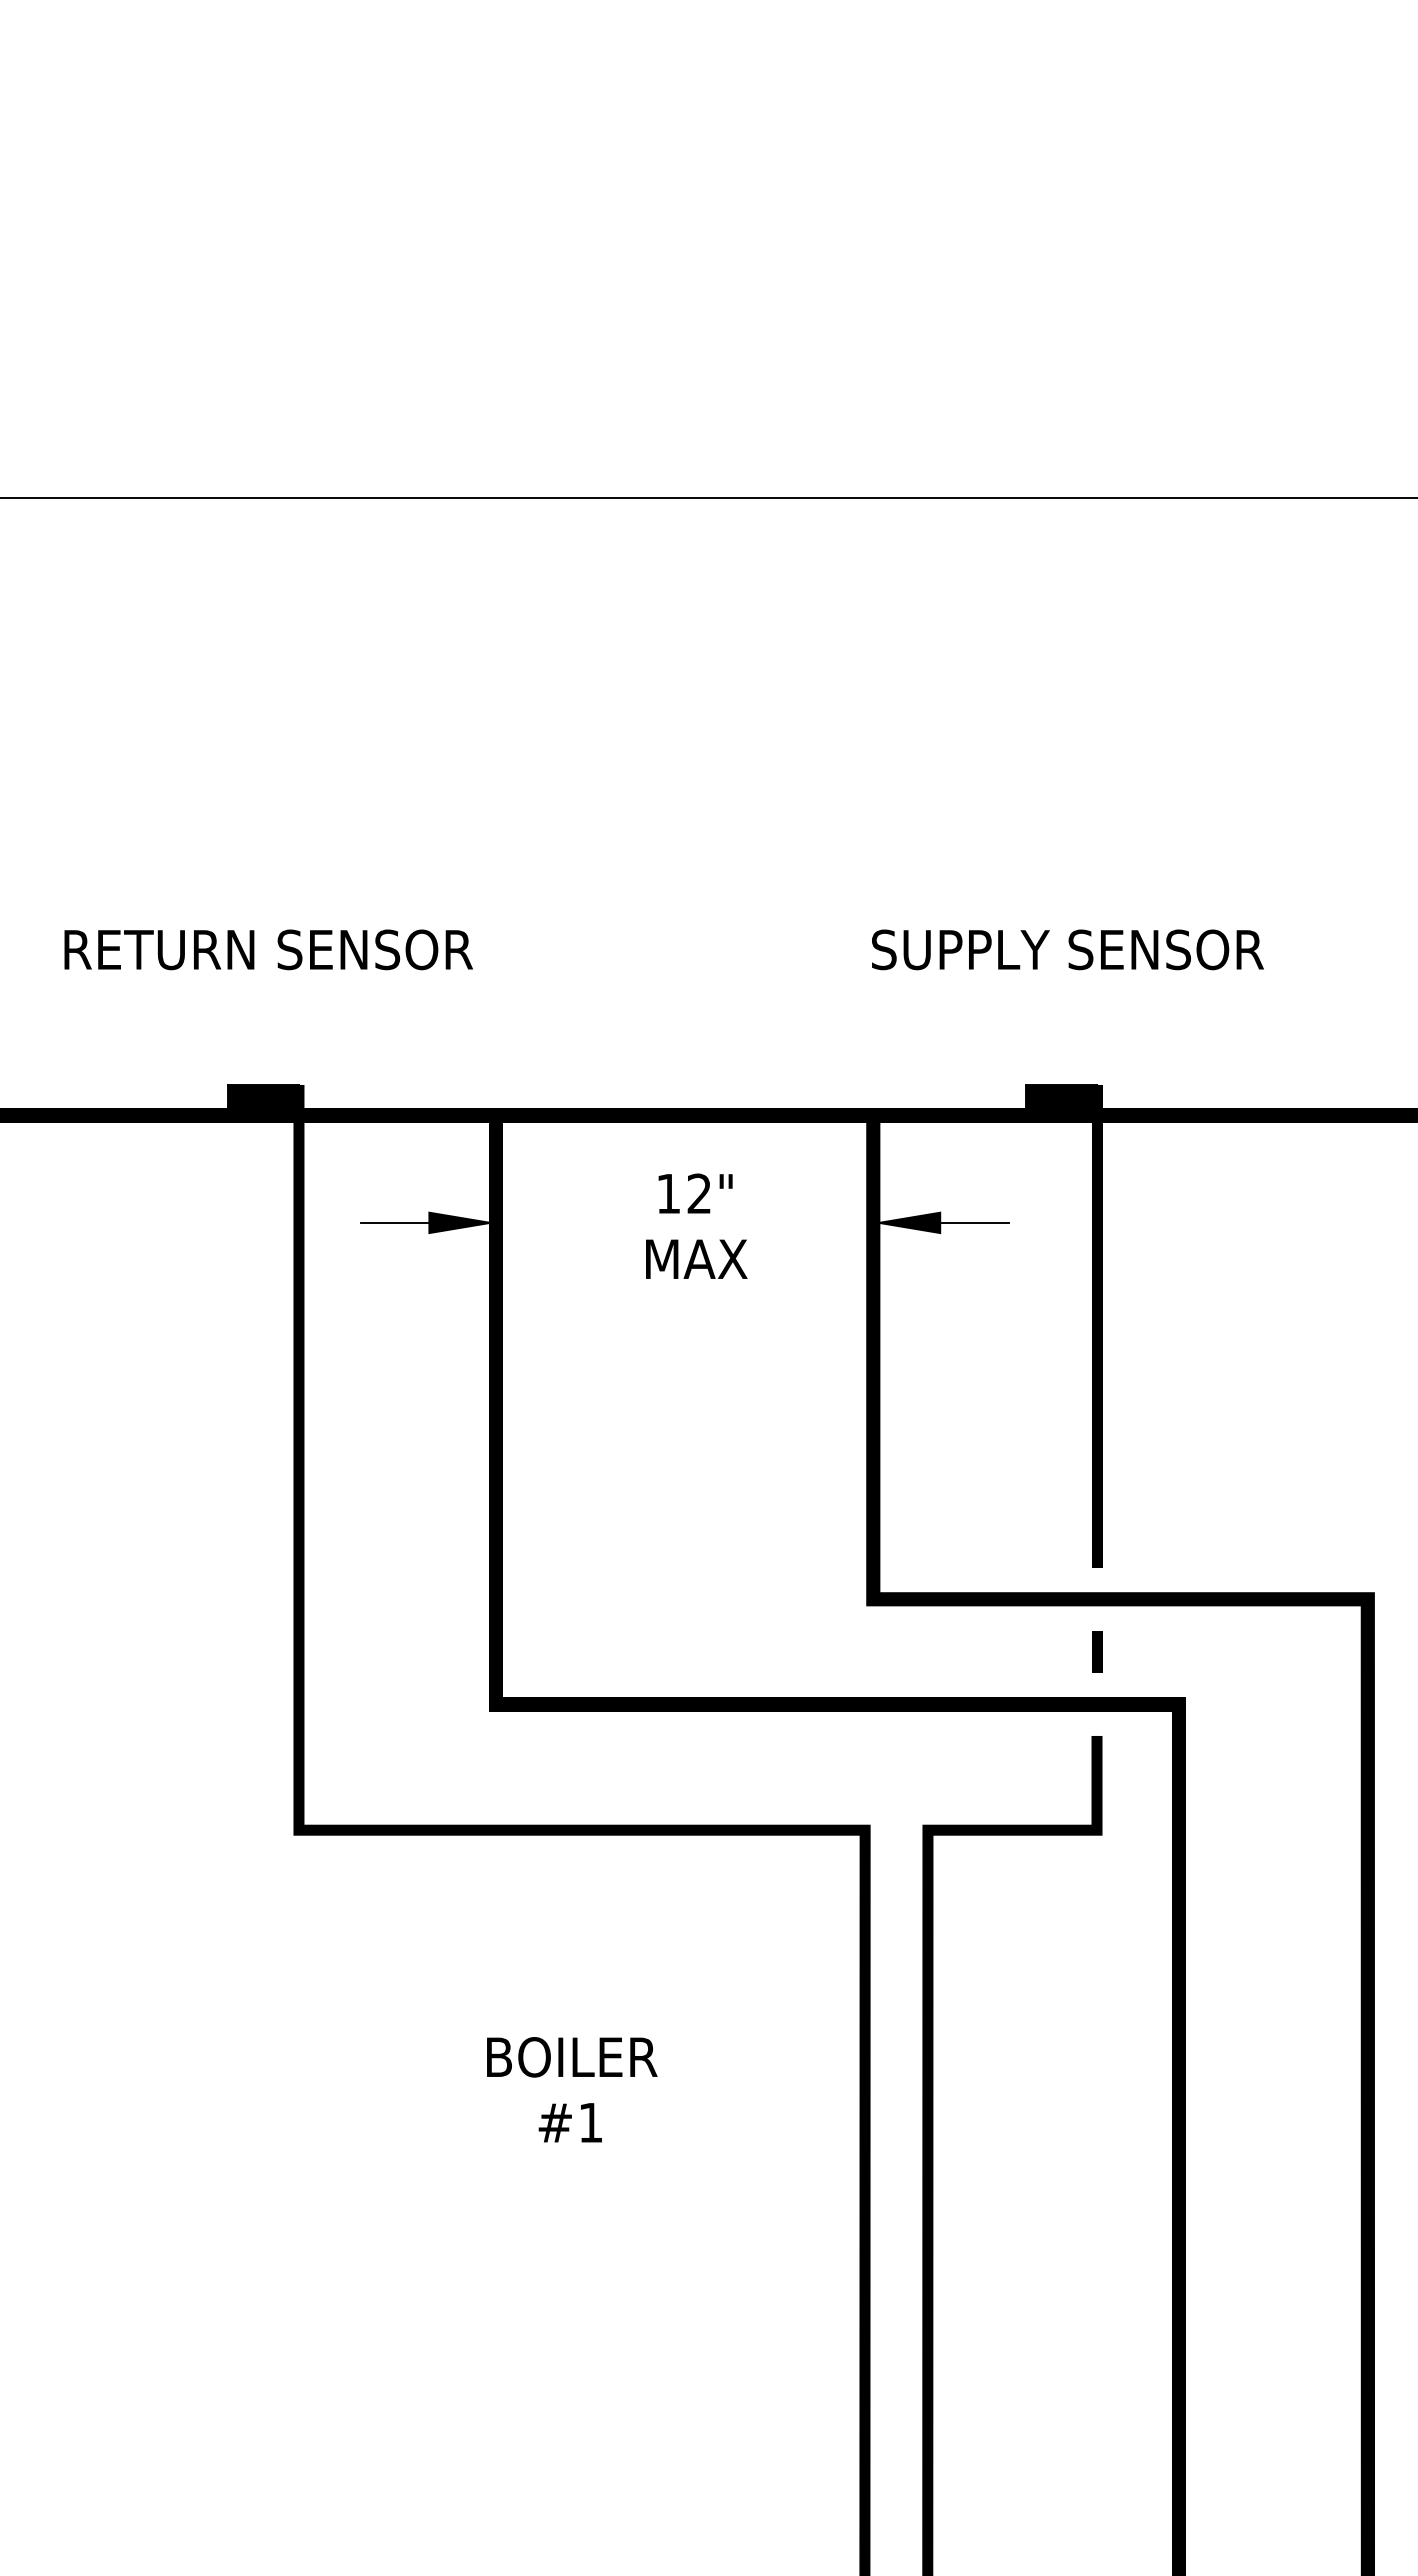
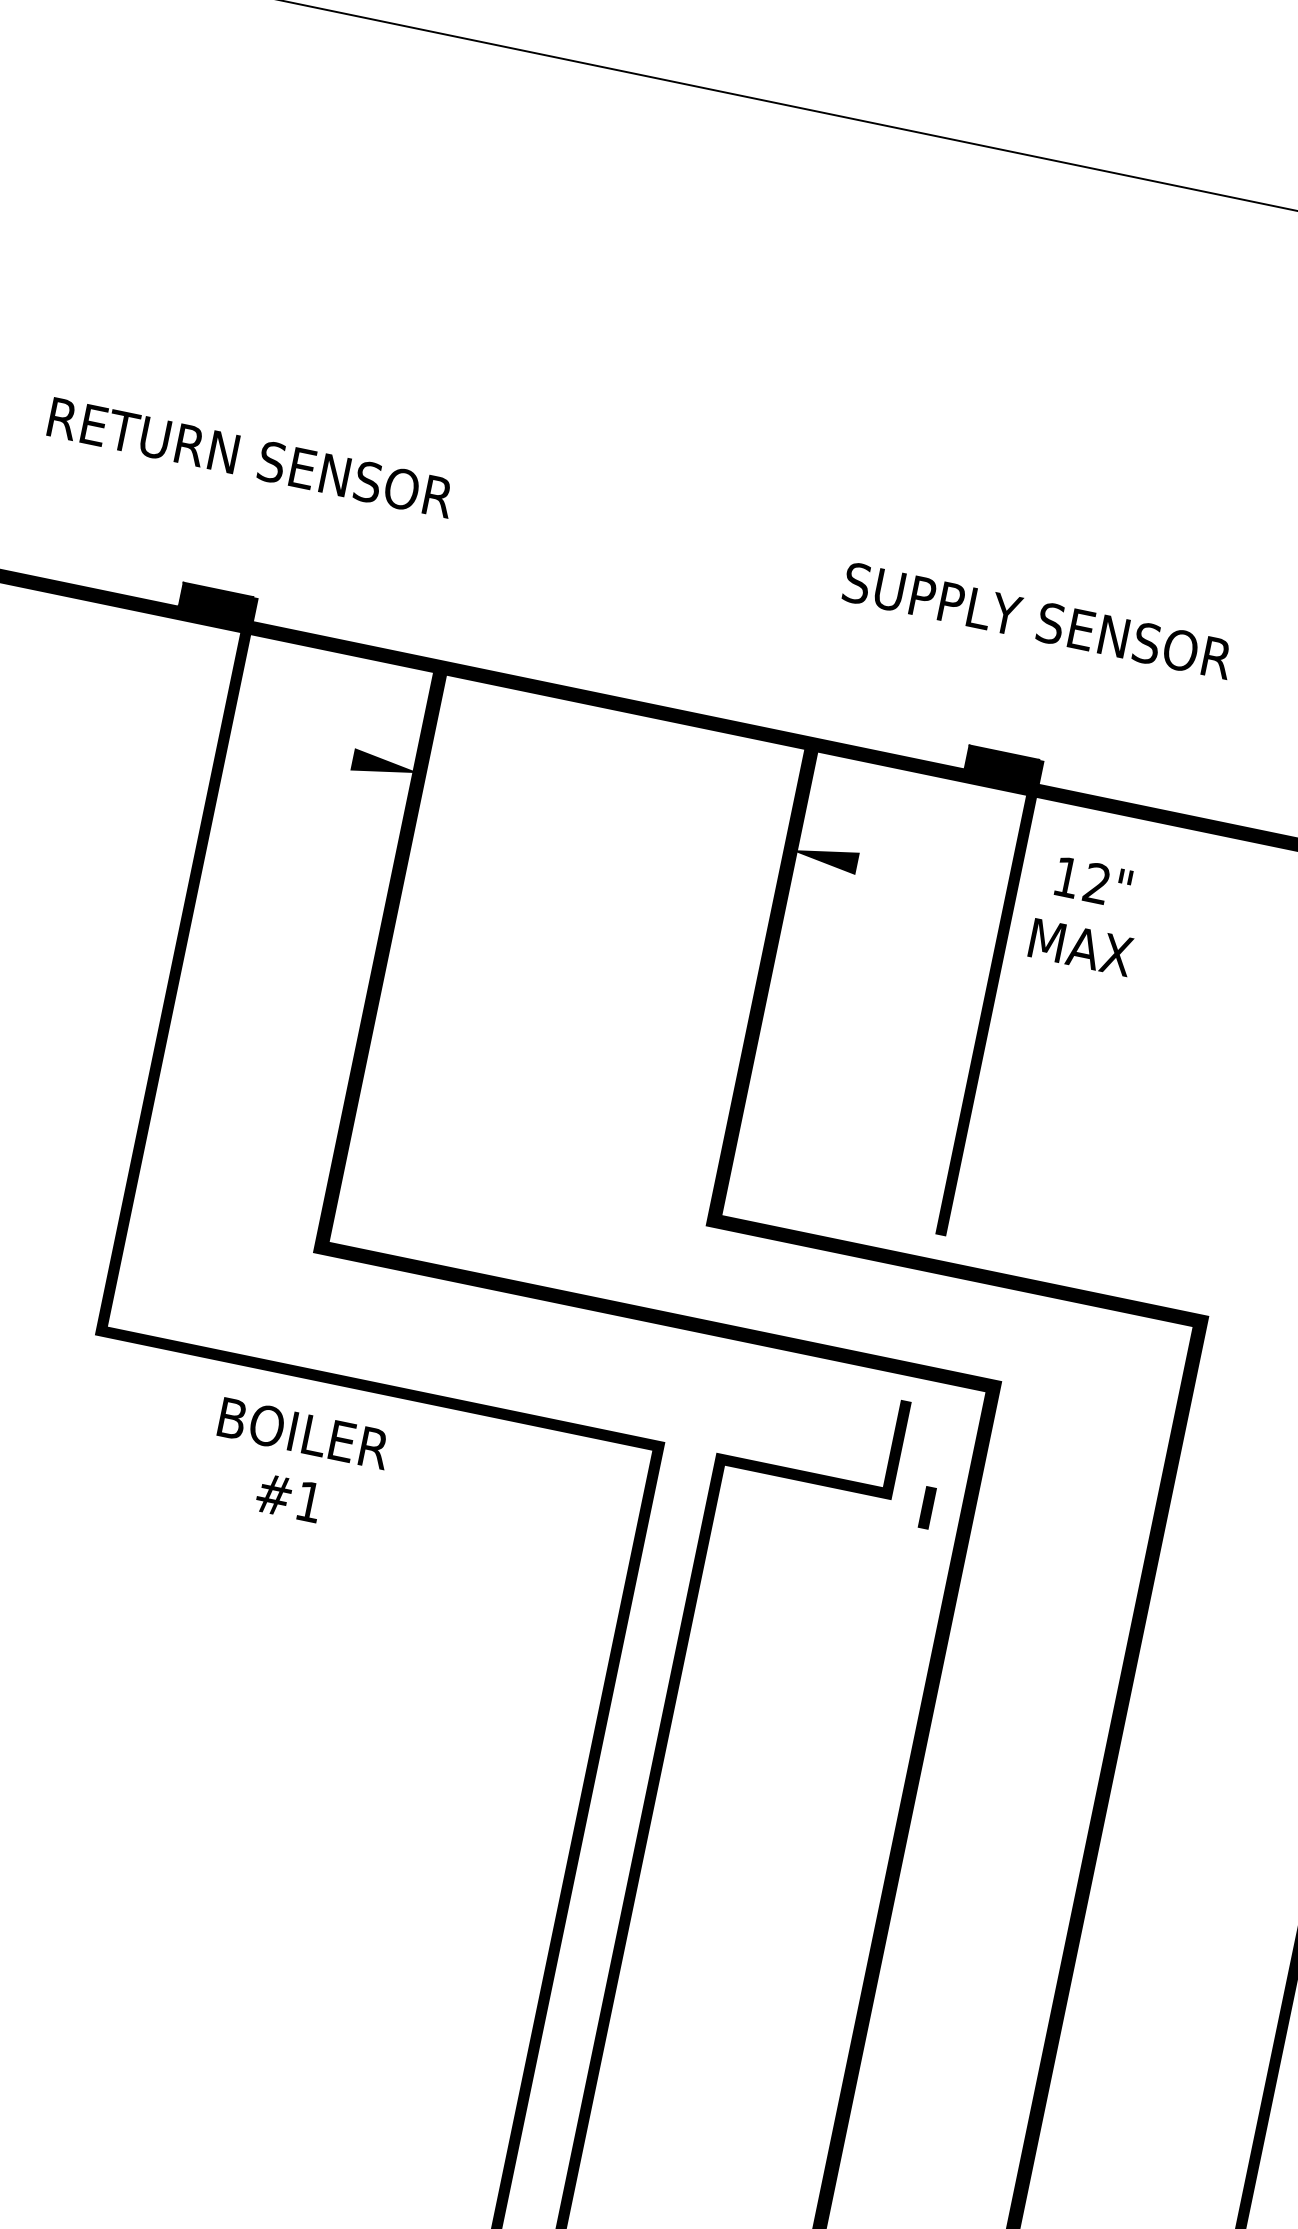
line: (394, 1222) -> (319, 752), removed
line: (975, 1222) -> (891, 870), removed
text: (696, 1225) -> (1087, 914), moved
line: (1097, 1651) -> (927, 1507), moved
text: (572, 2089) -> (297, 1465), moved

